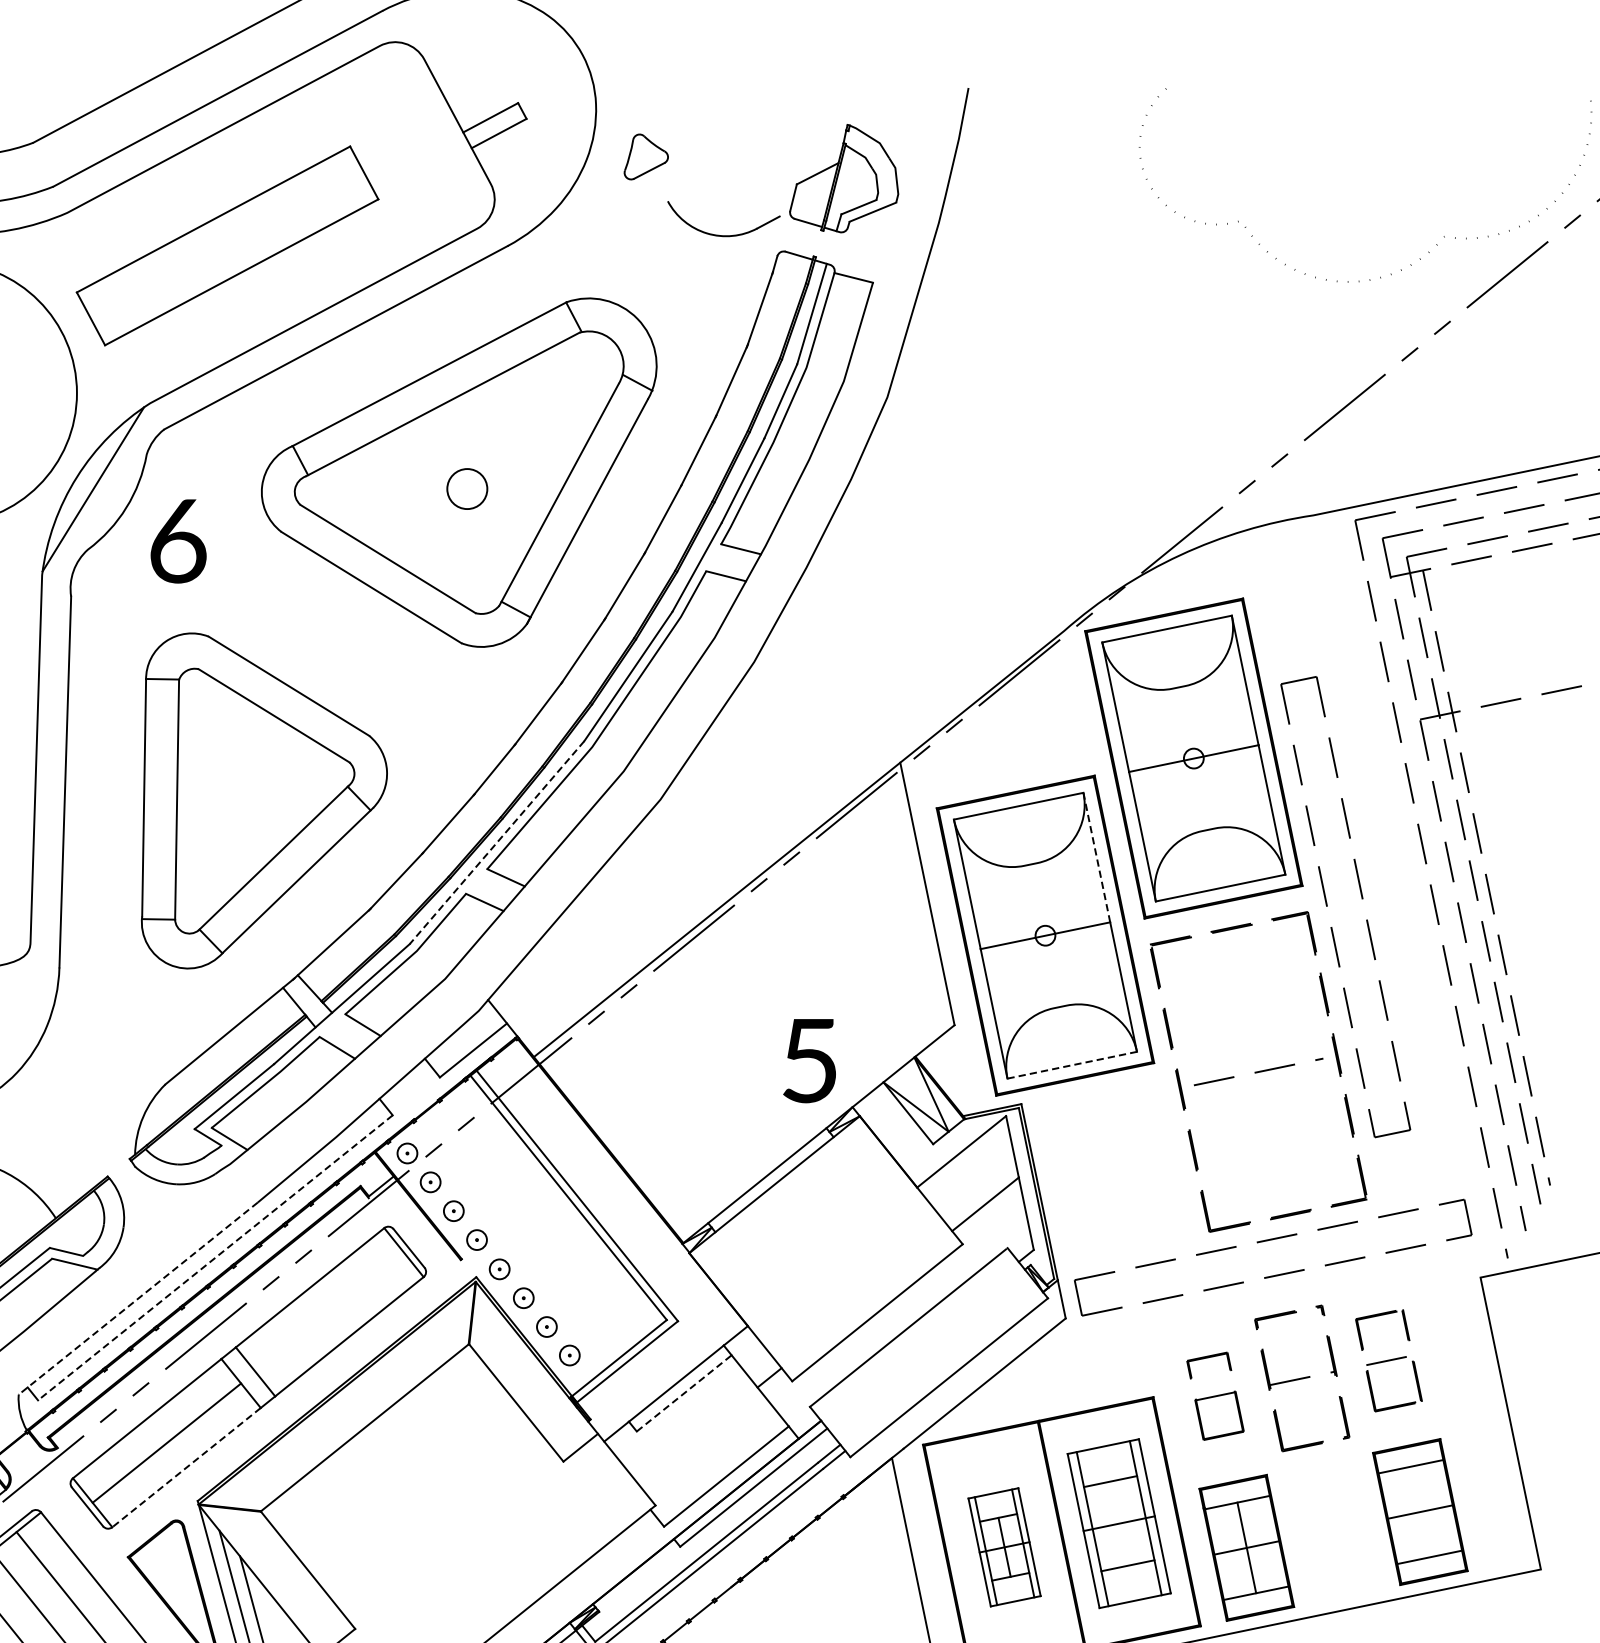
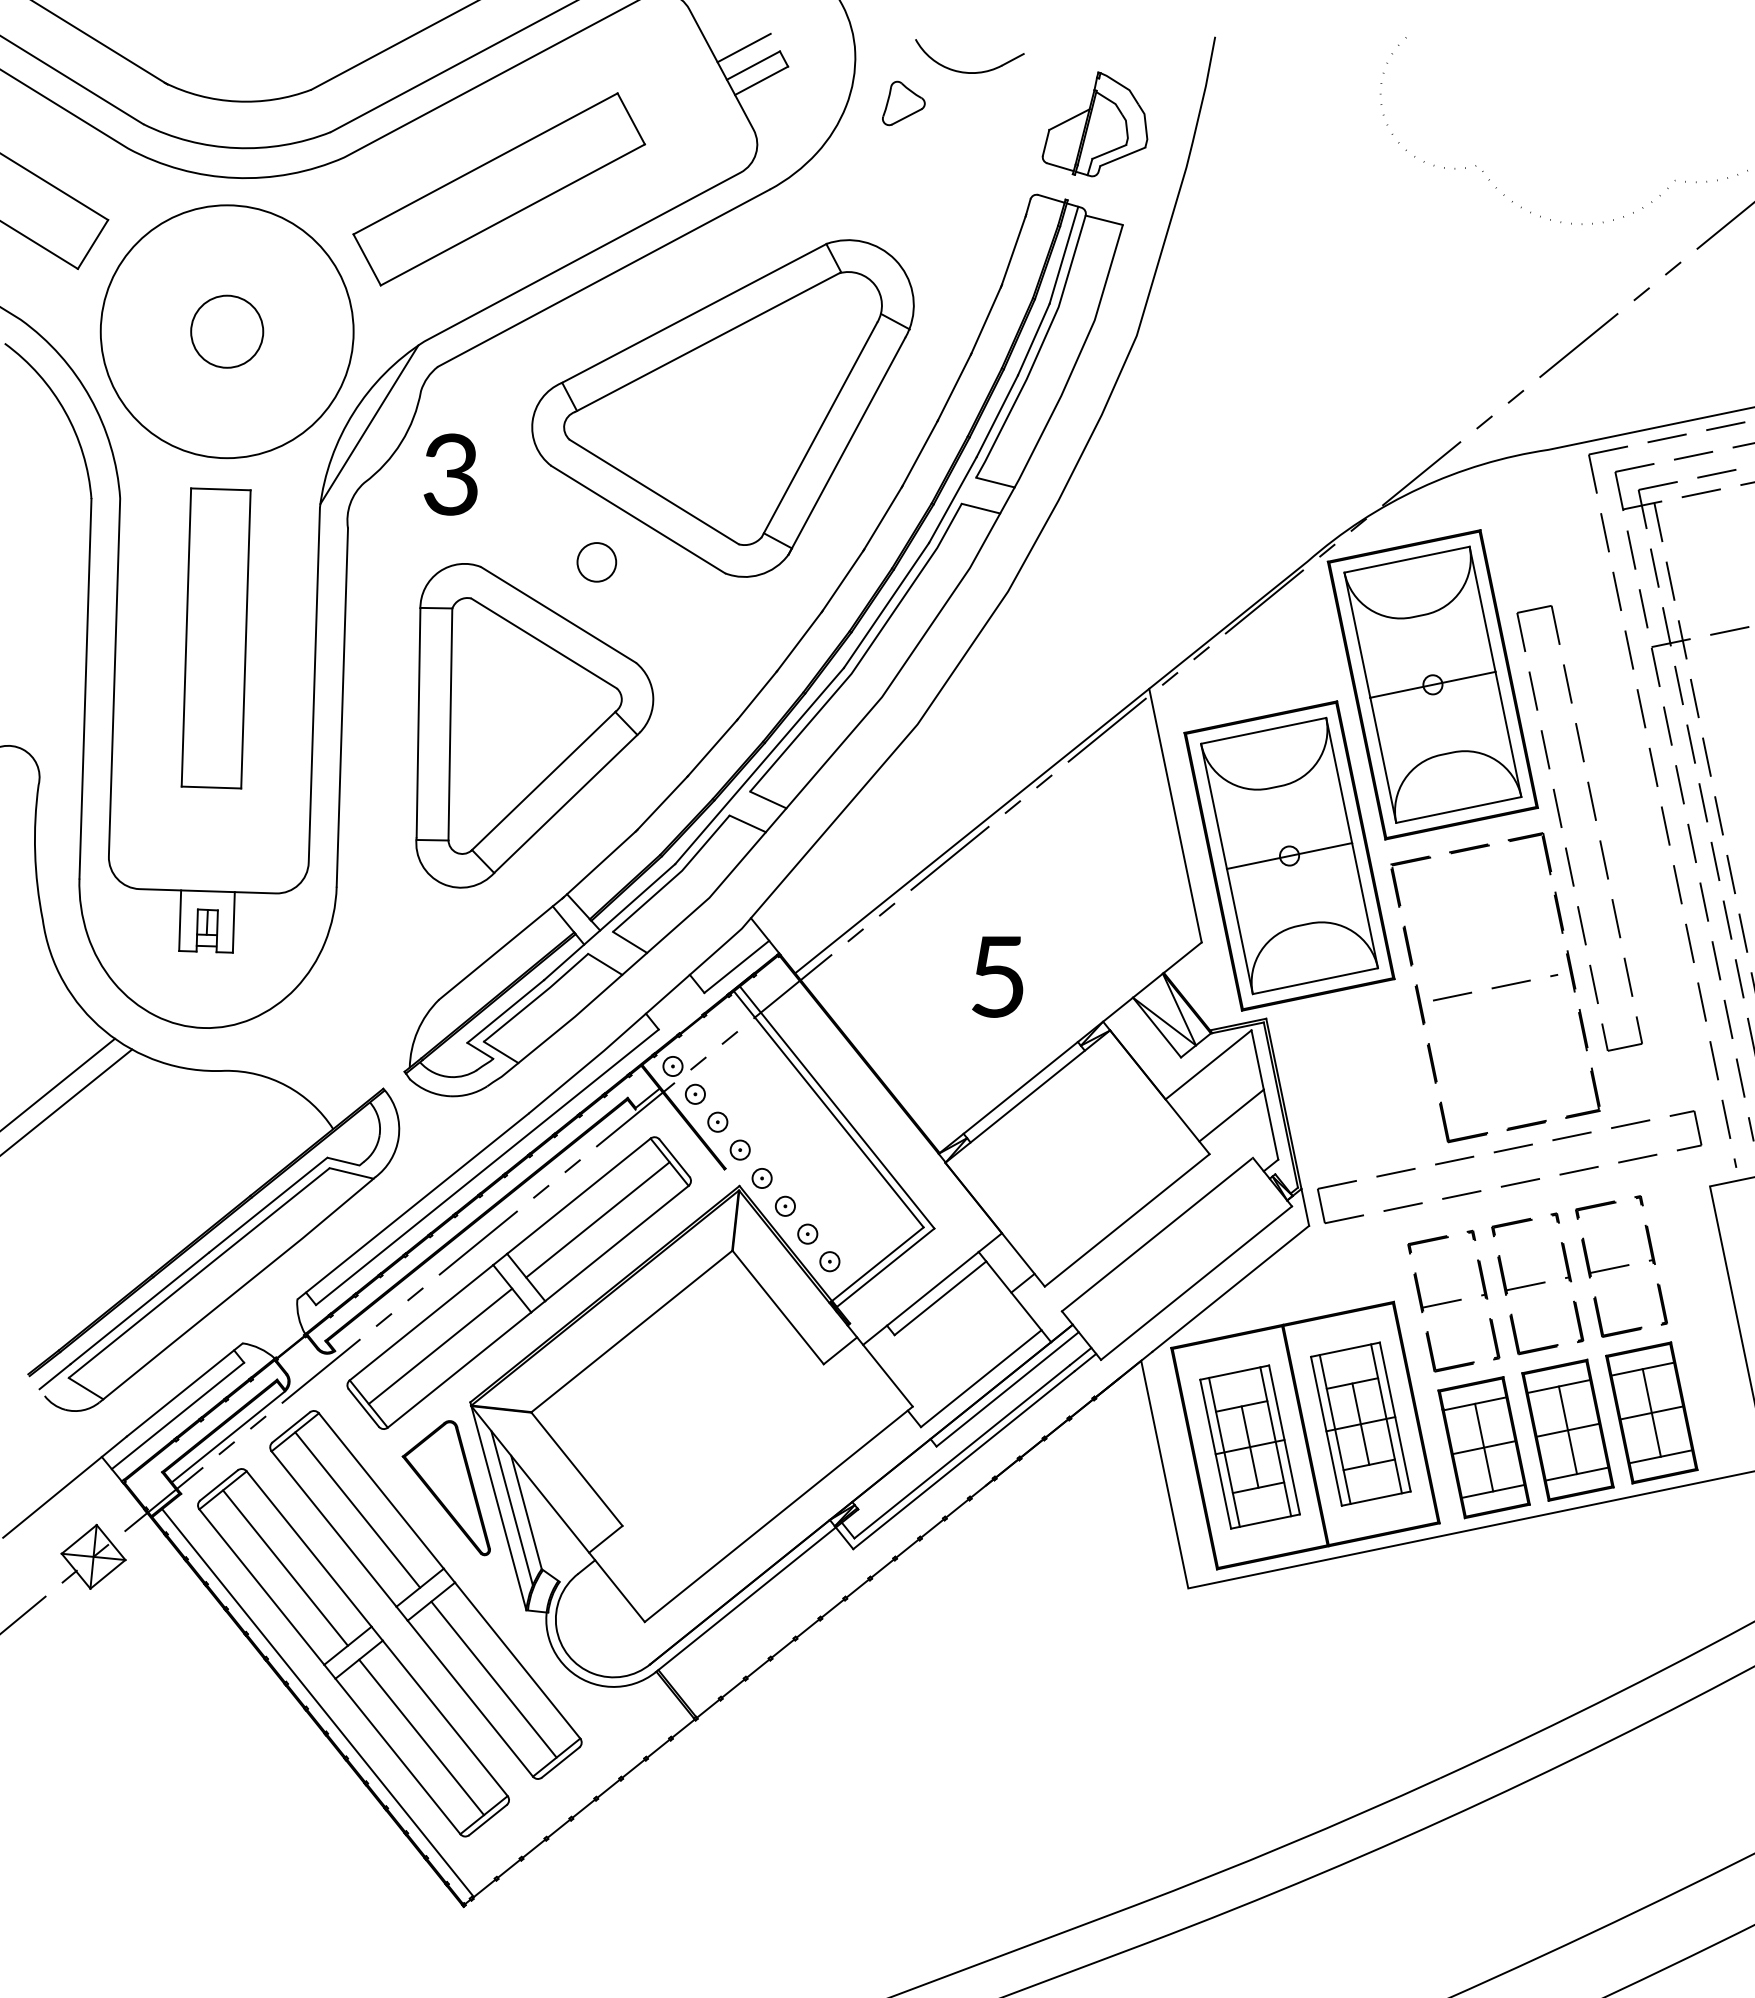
line: (480, 99) -> (743, 47), added
part: (720, 234) -> (966, 71), moved
circle: (466, 489) -> (596, 562), moved
text: (177, 540) -> (450, 474), 6 -> 3
line: (496, 843) -> (759, 766), dashed -> solid
line: (1097, 857) -> (1339, 780), dashed -> solid
text: (809, 1060) -> (997, 976), moved
line: (1072, 1065) -> (1315, 981), dashed -> solid
line: (215, 1258) -> (487, 1167), dashed -> solid
line: (138, 1298) -> (413, 1206), dashed -> solid
line: (329, 1311) -> (597, 1219), added
part: (1388, 1360) -> (1621, 1266), size x1.43
line: (684, 1393) -> (940, 1298), dashed -> solid
part: (1215, 1395) -> (1453, 1300), size x1.67
line: (186, 1468) -> (459, 1370), dashed -> solid
line: (1420, 1511) -> (1651, 1412), added
line: (1118, 1522) -> (1360, 1423), added
part: (1333, 1529) -> (1567, 1429), added
part: (1004, 1546) -> (1249, 1446), size x1.43

